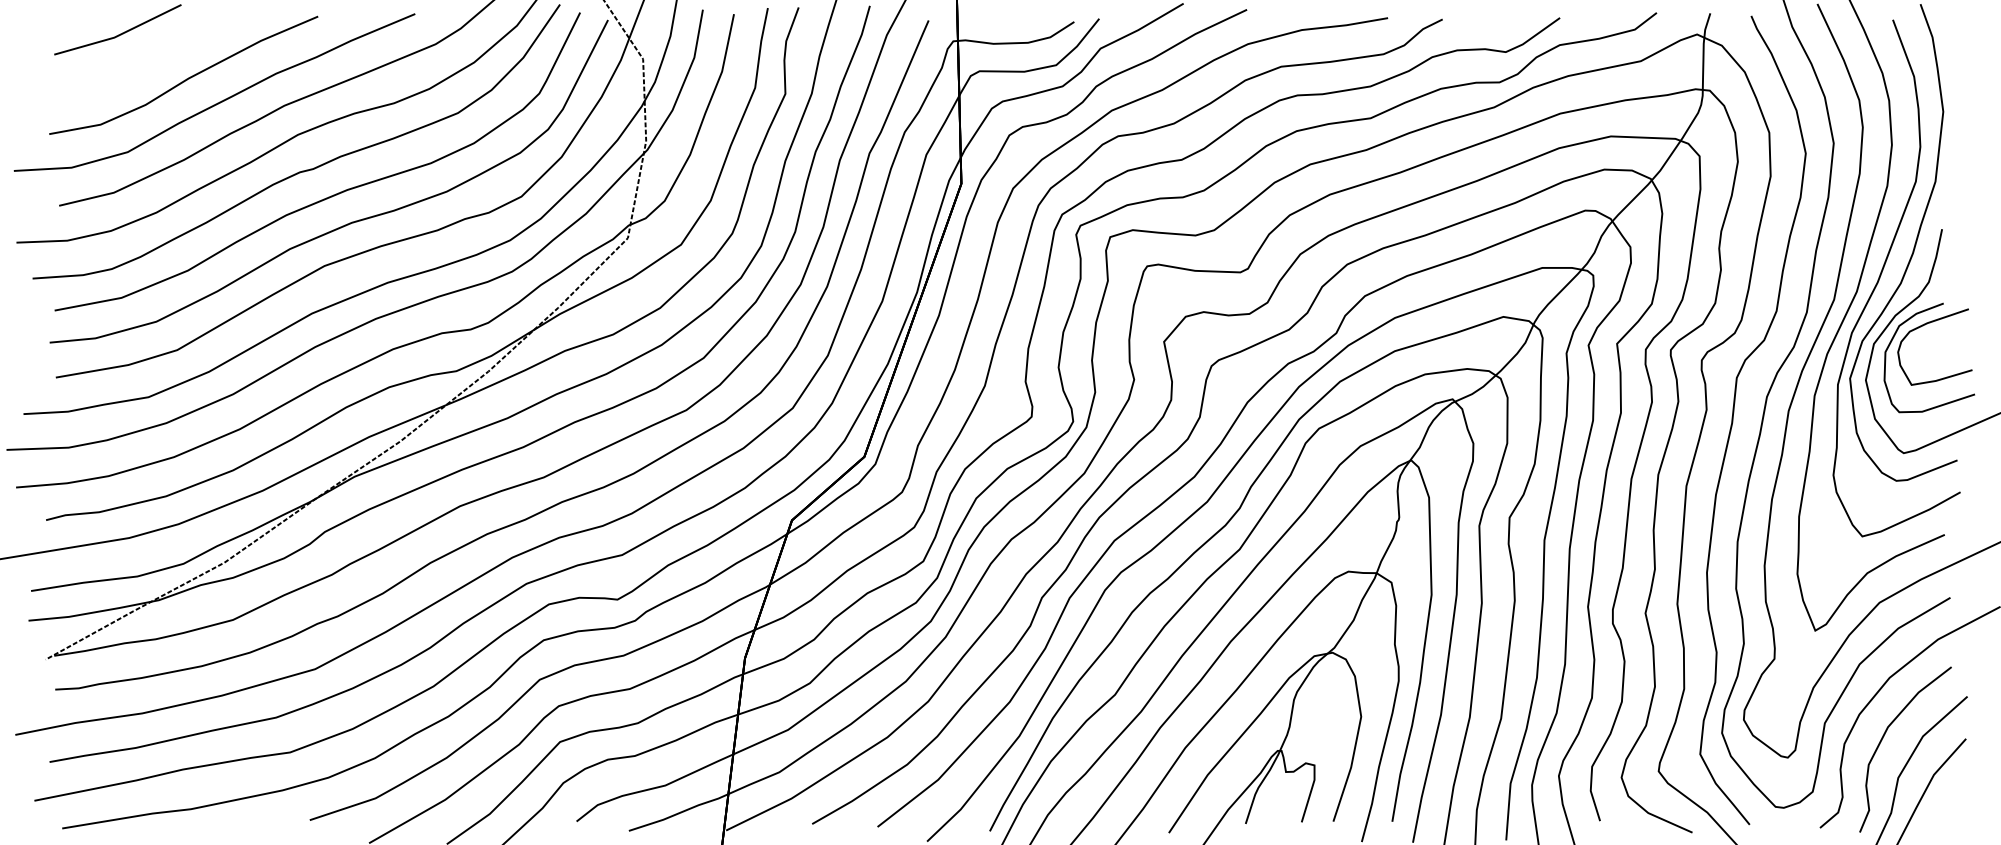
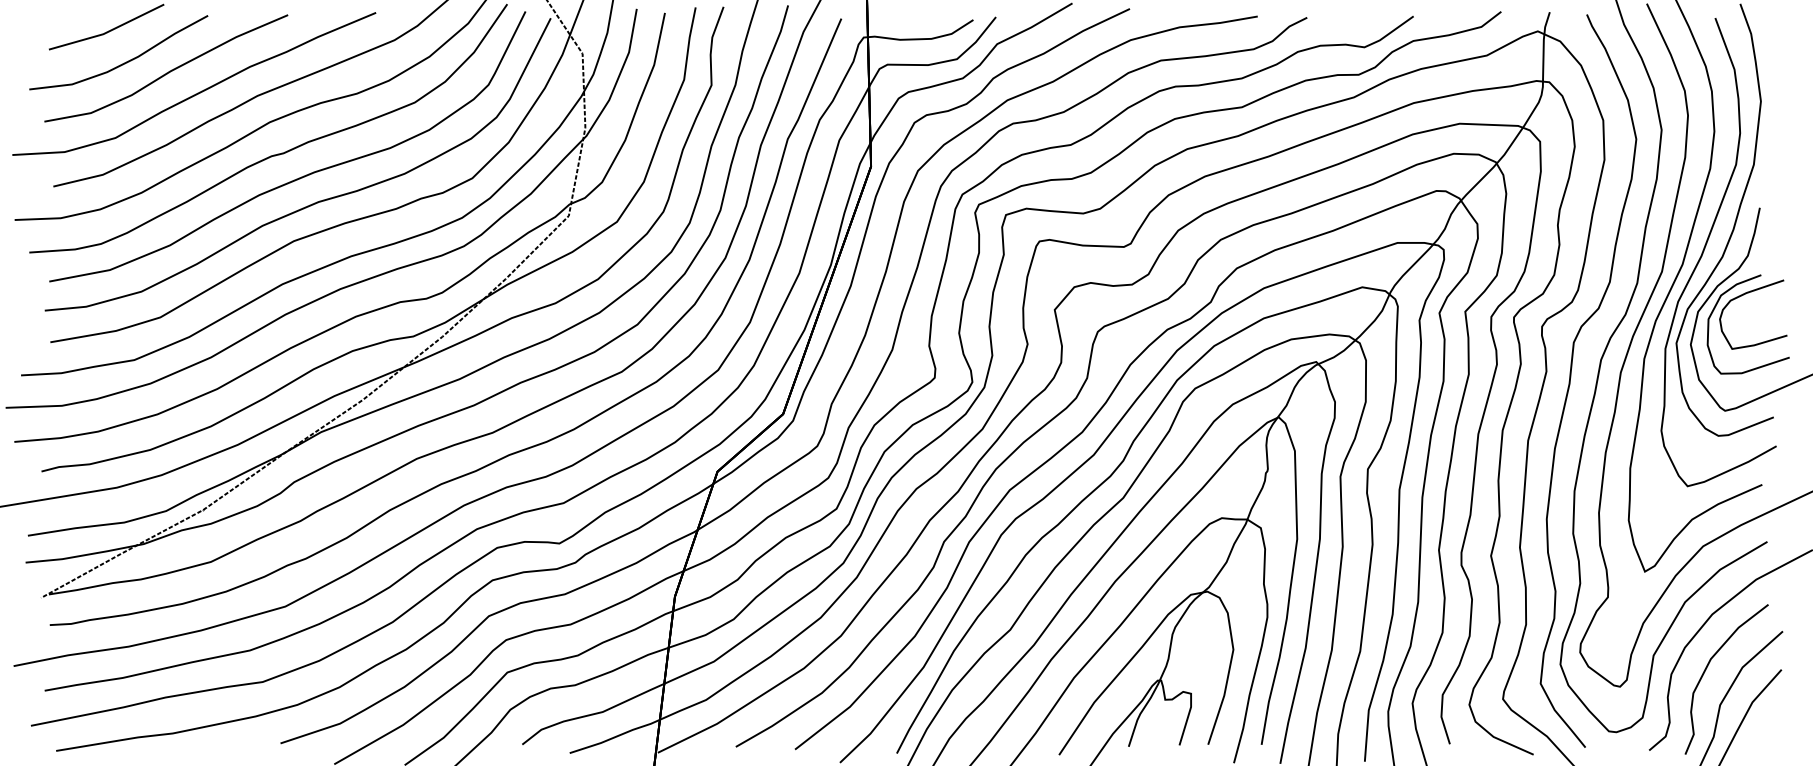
part: (137, 68) -> (124, 62), added

